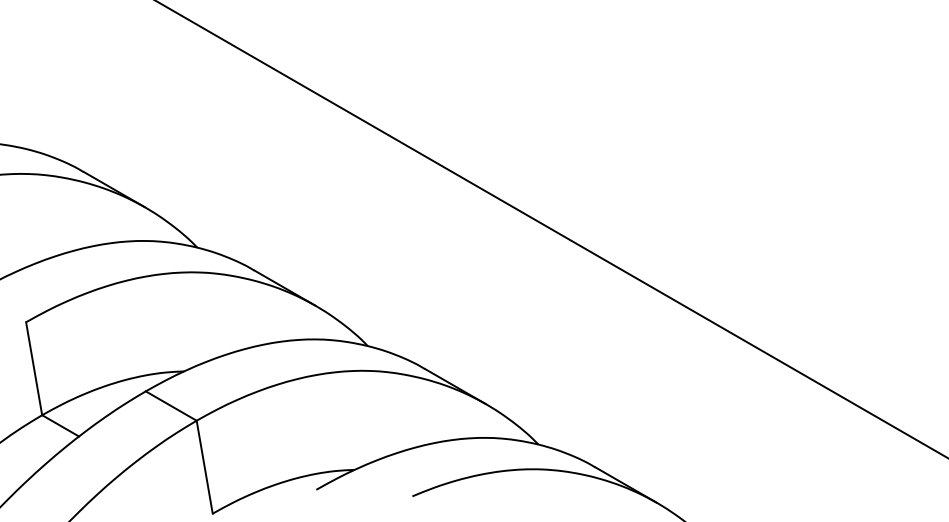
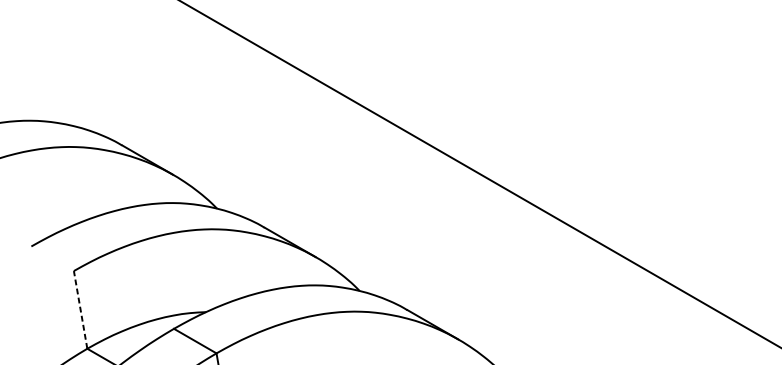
line: (34, 368) -> (80, 309), solid -> dashed

